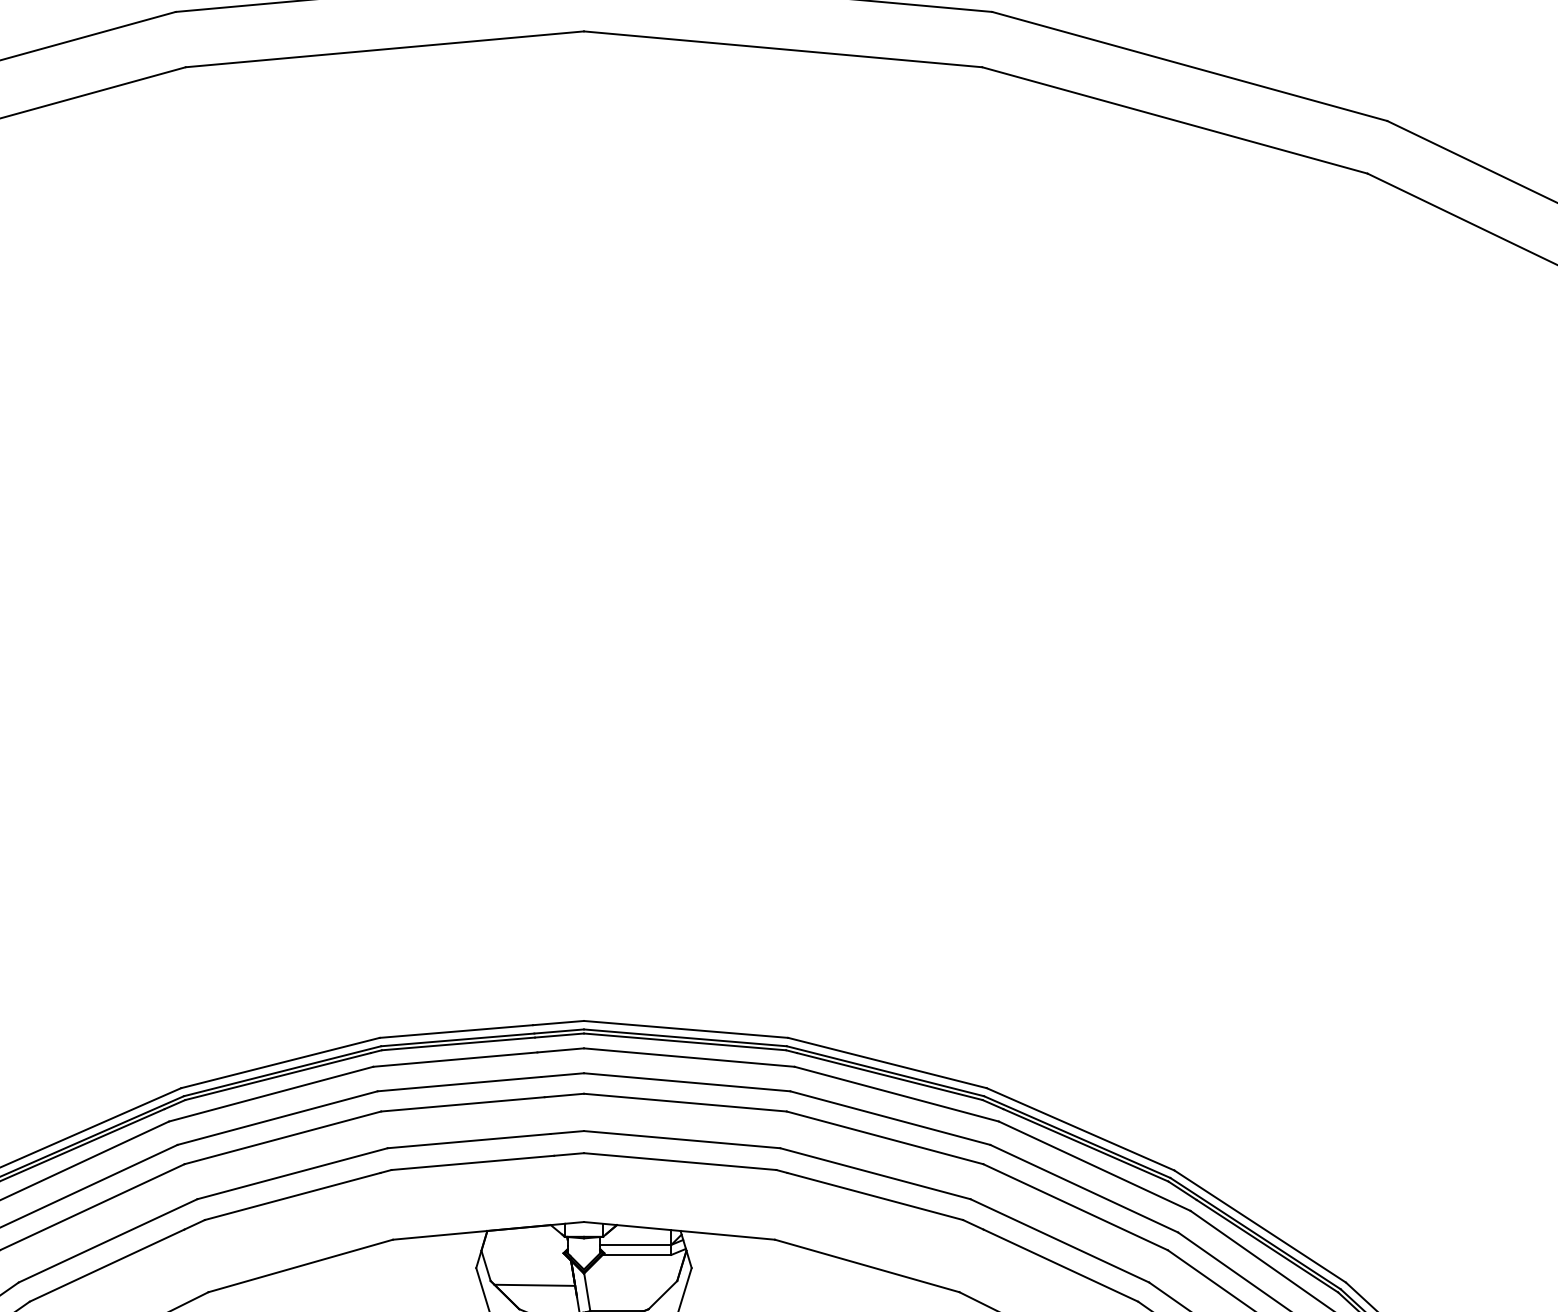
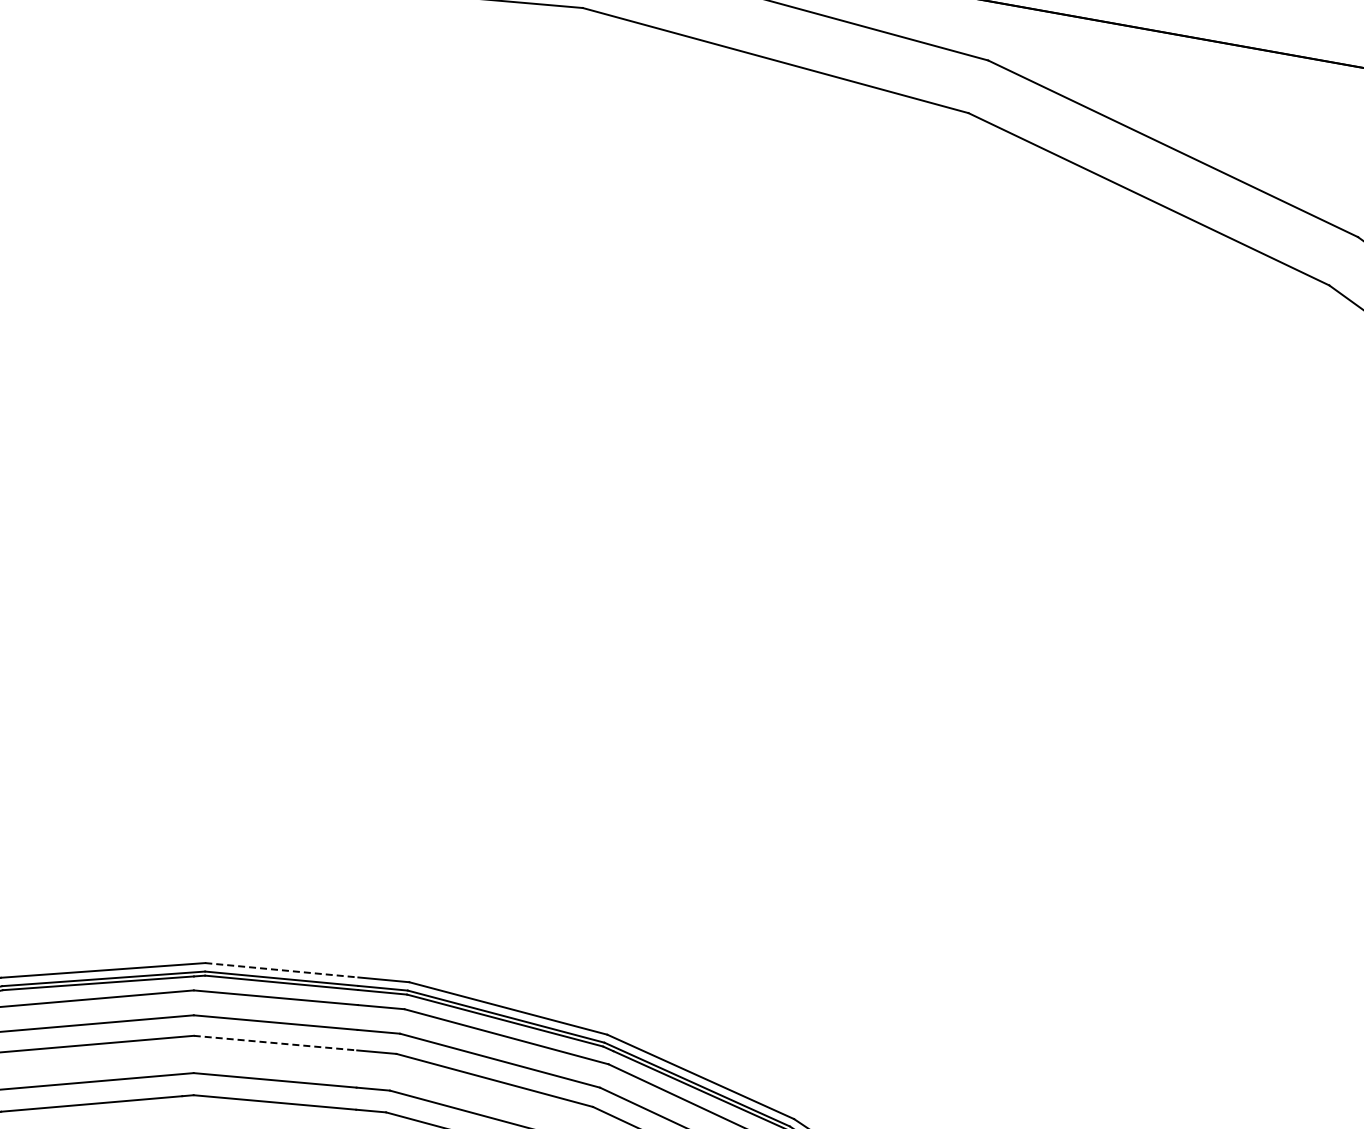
line: (456, 1031) -> (281, 970), solid -> dashed
line: (463, 1104) -> (276, 1043), solid -> dashed

